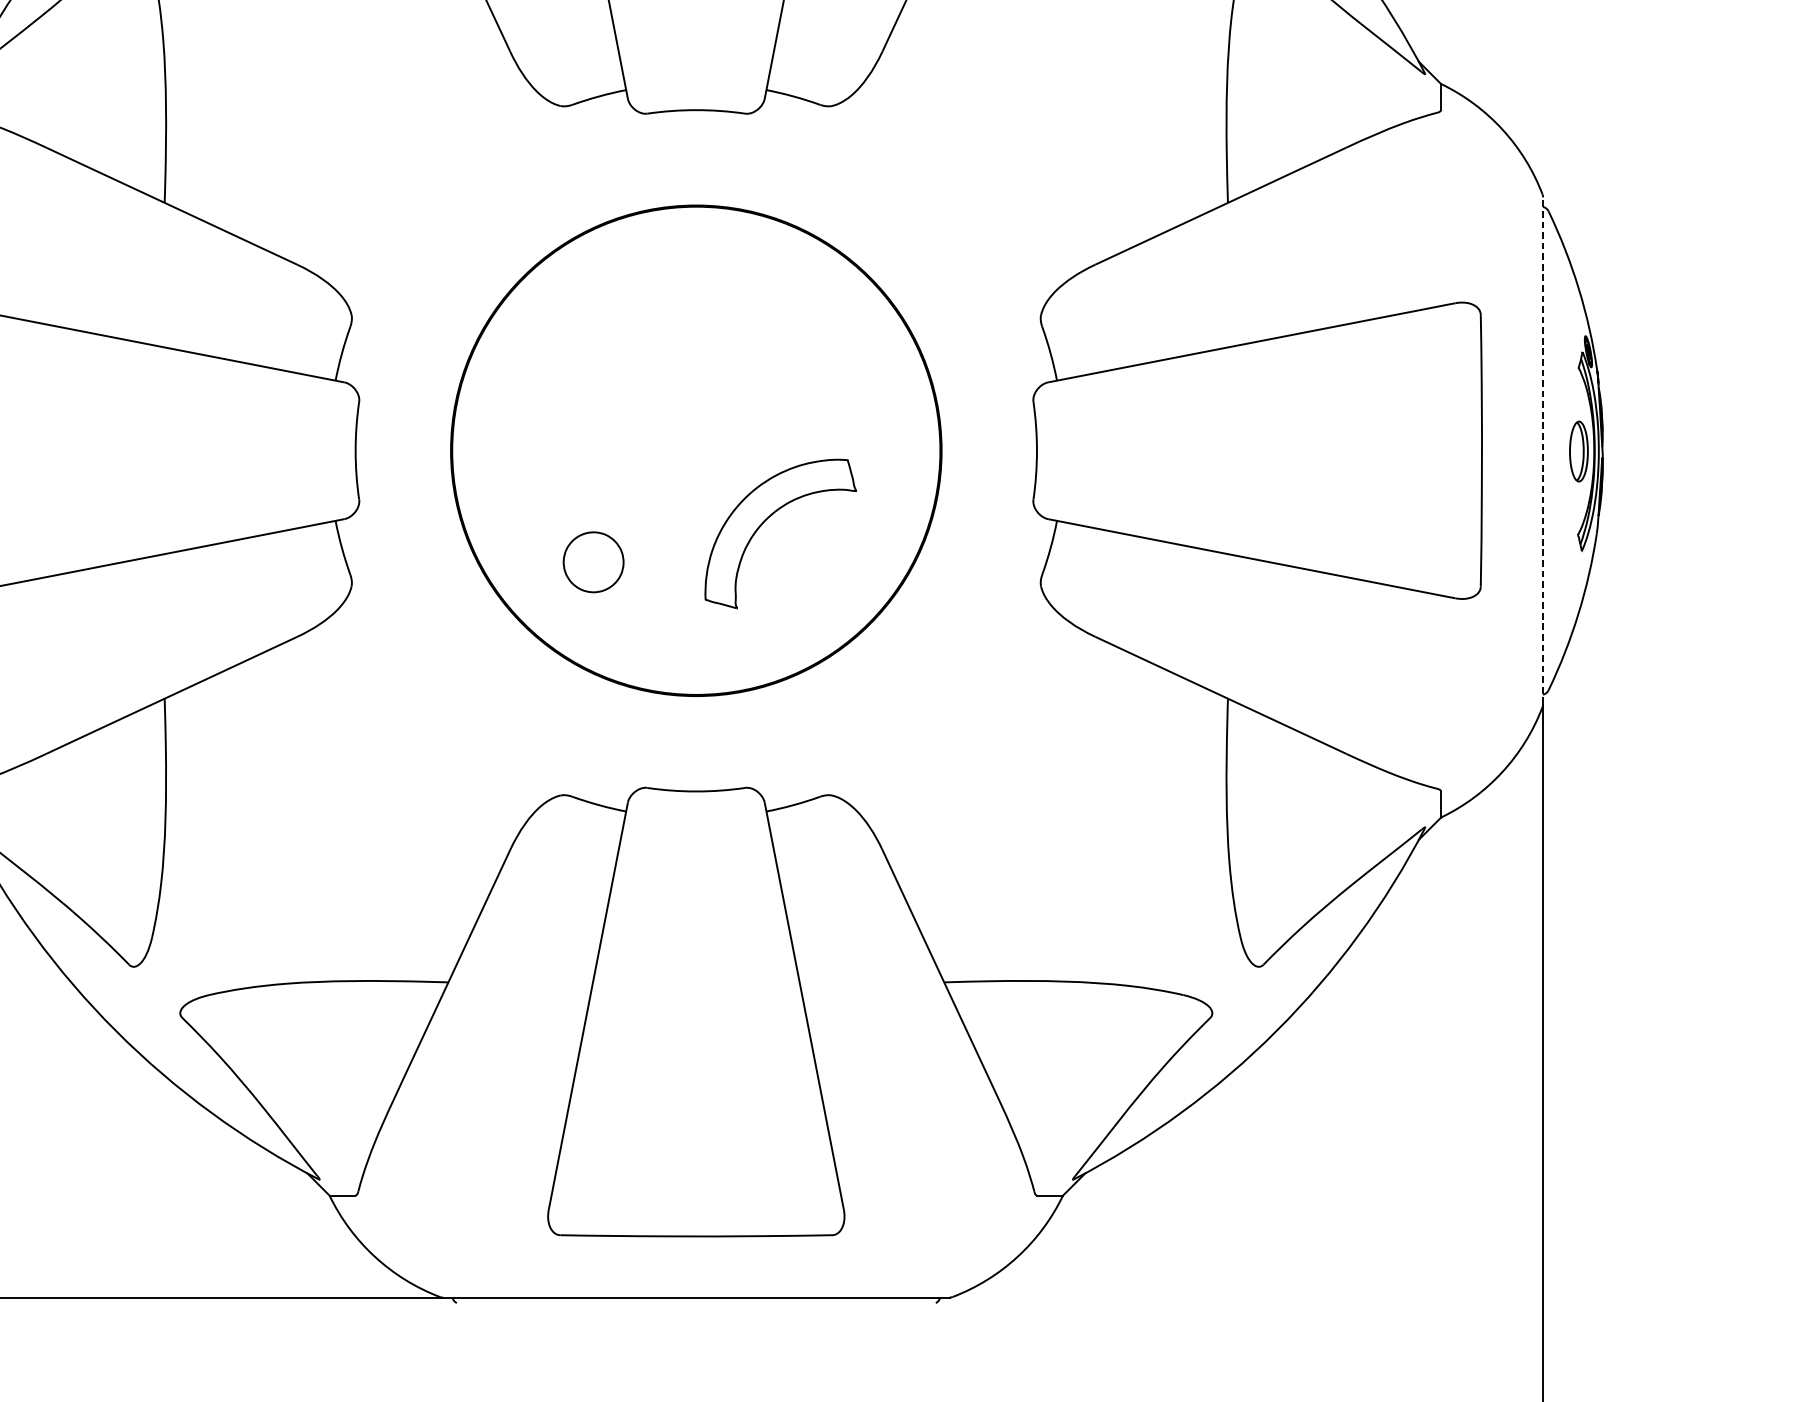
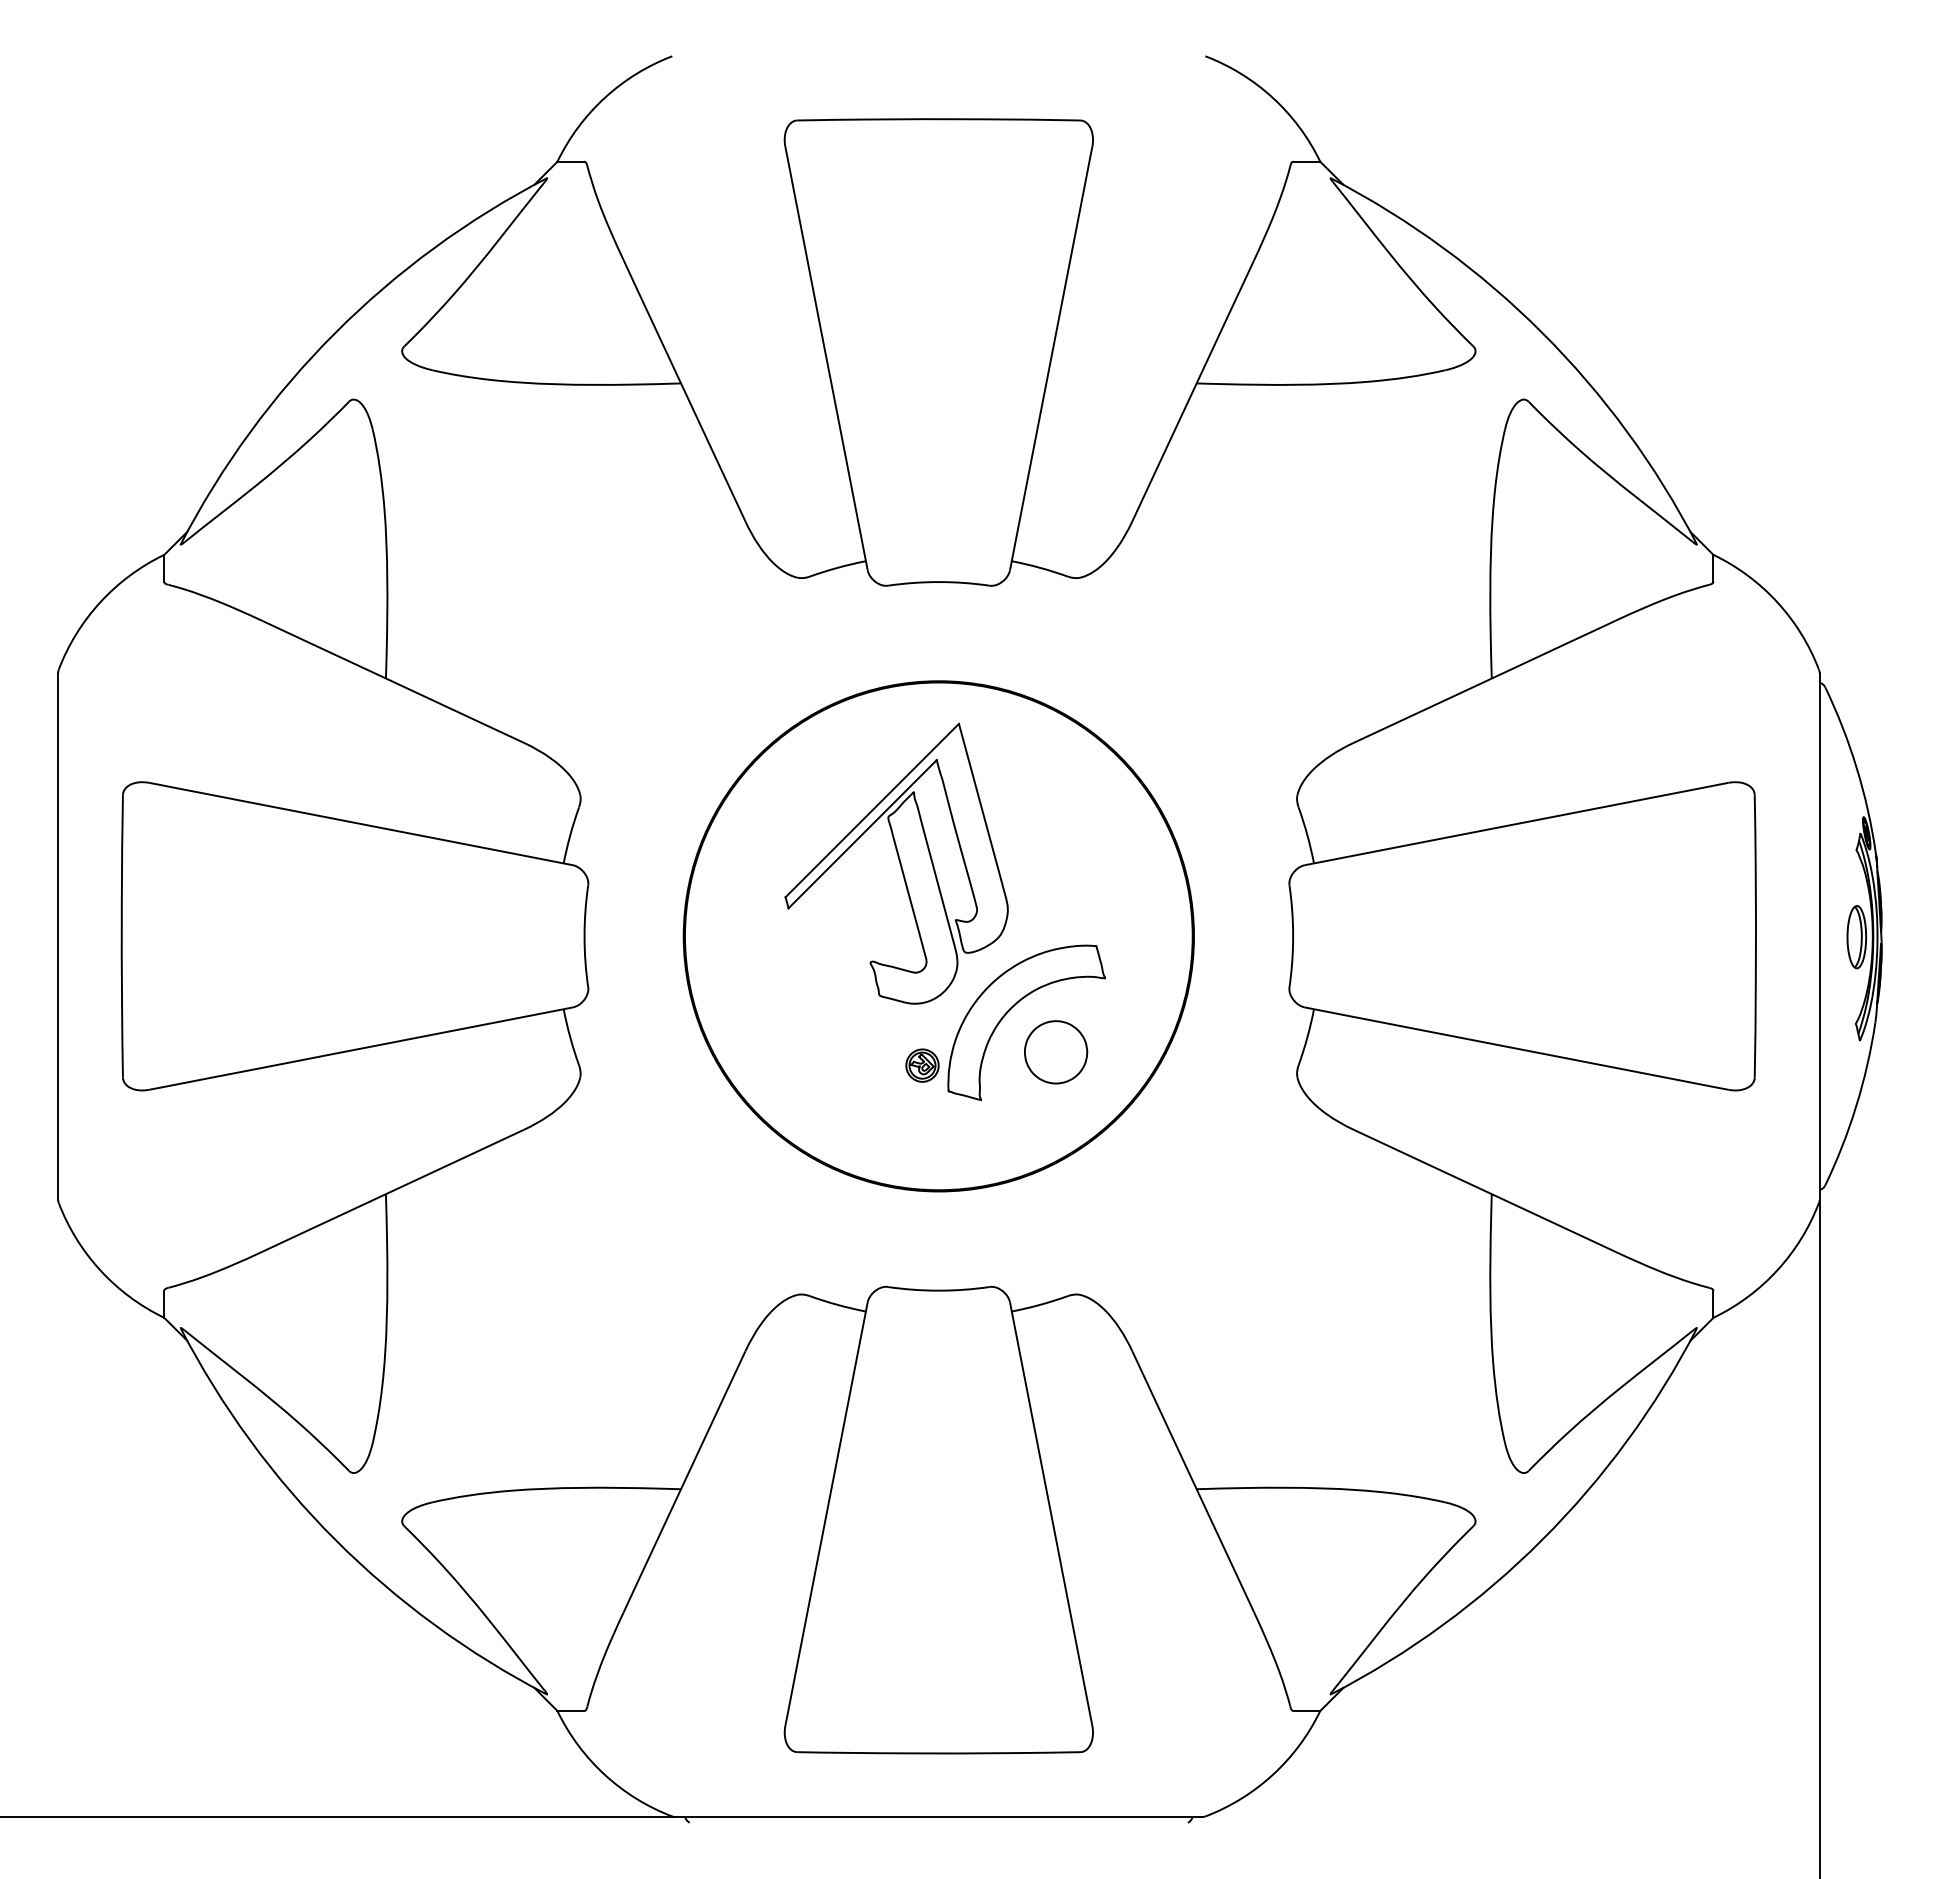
part: (655, 380) -> (896, 863), added
line: (1543, 450) -> (1819, 936), dashed -> solid
part: (594, 562) -> (1056, 1052), moved
part: (680, 574) -> (922, 1065), added

